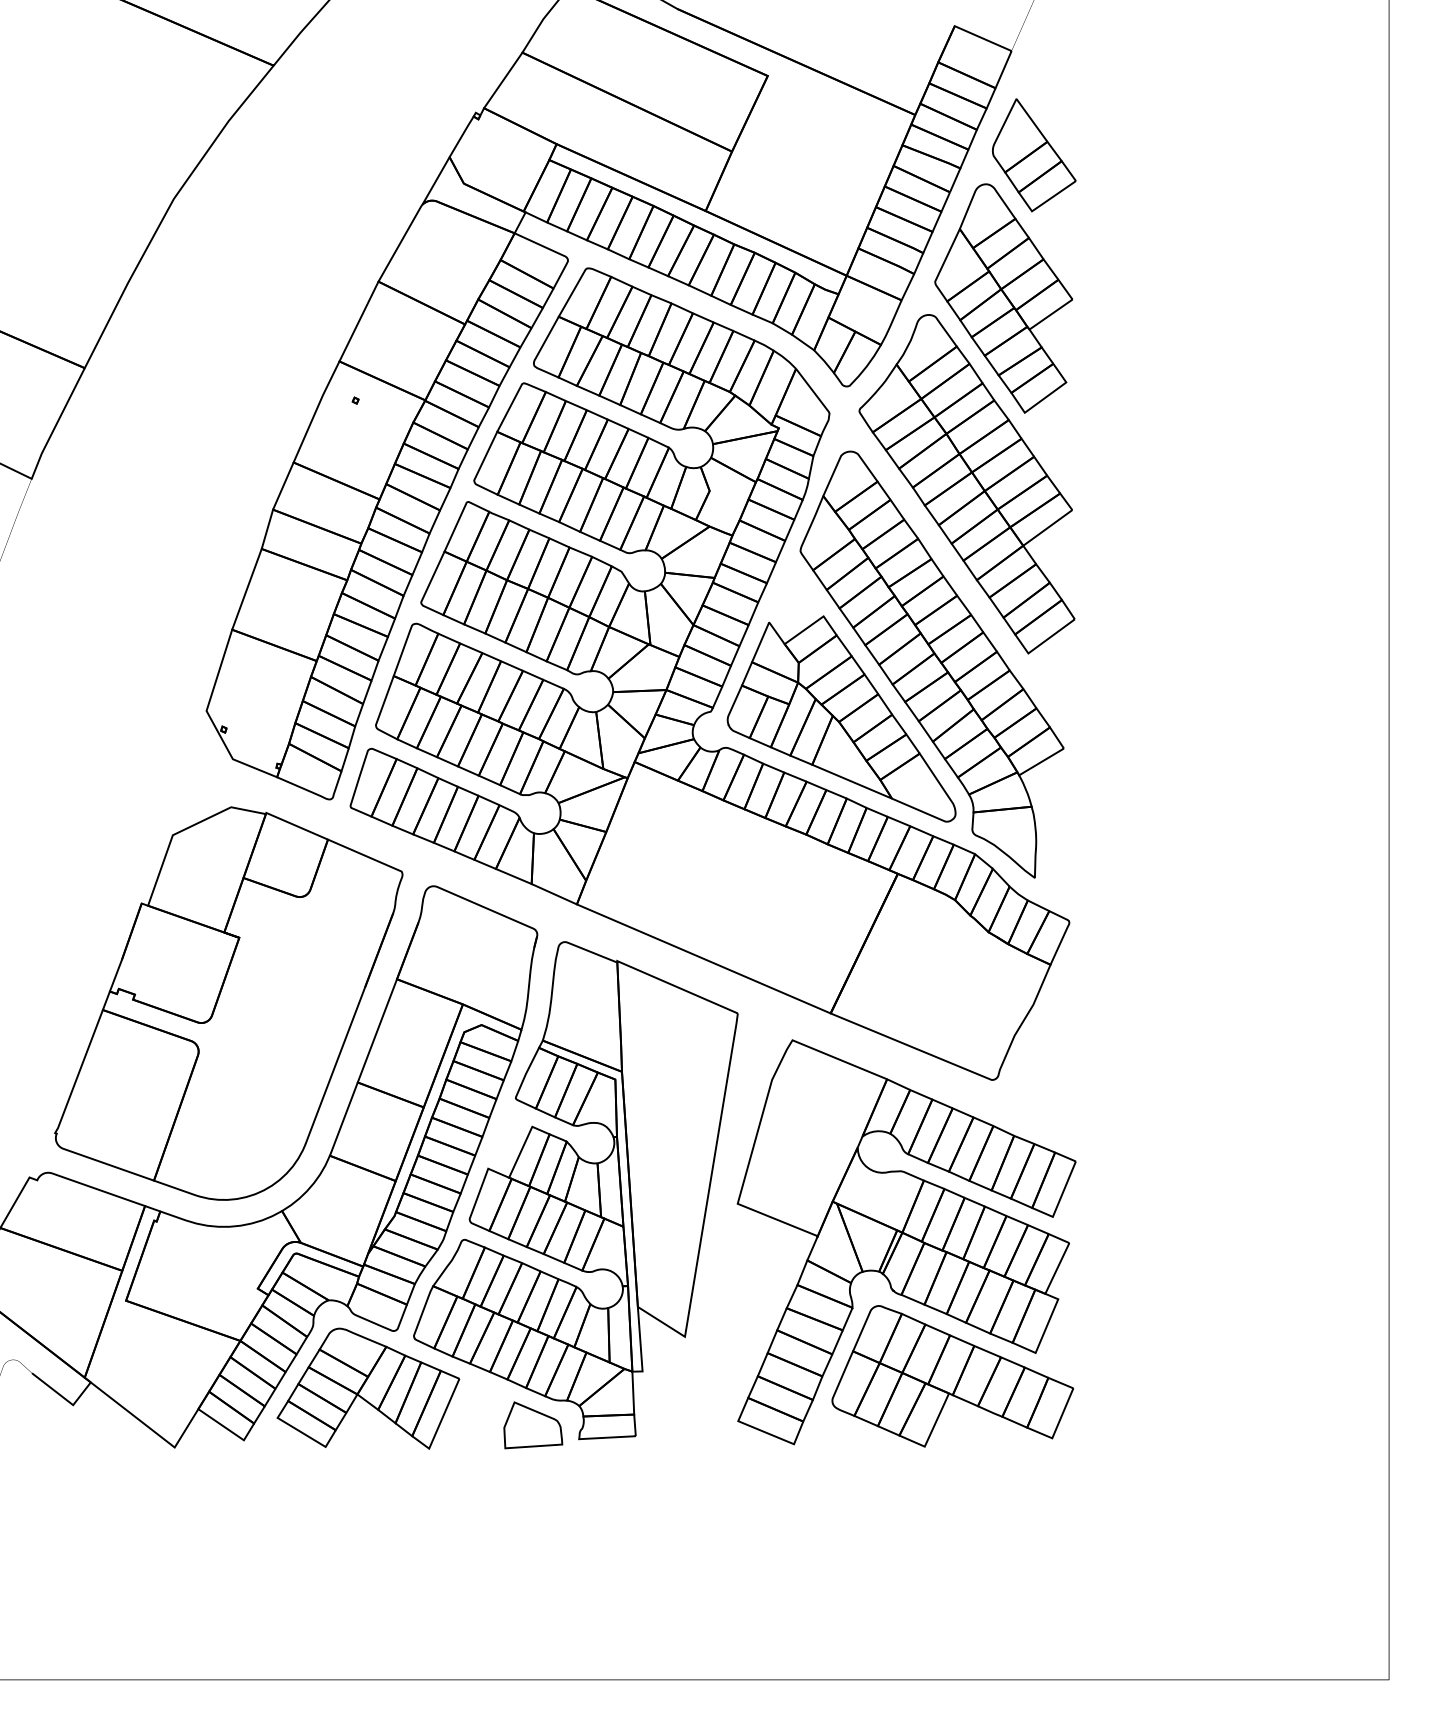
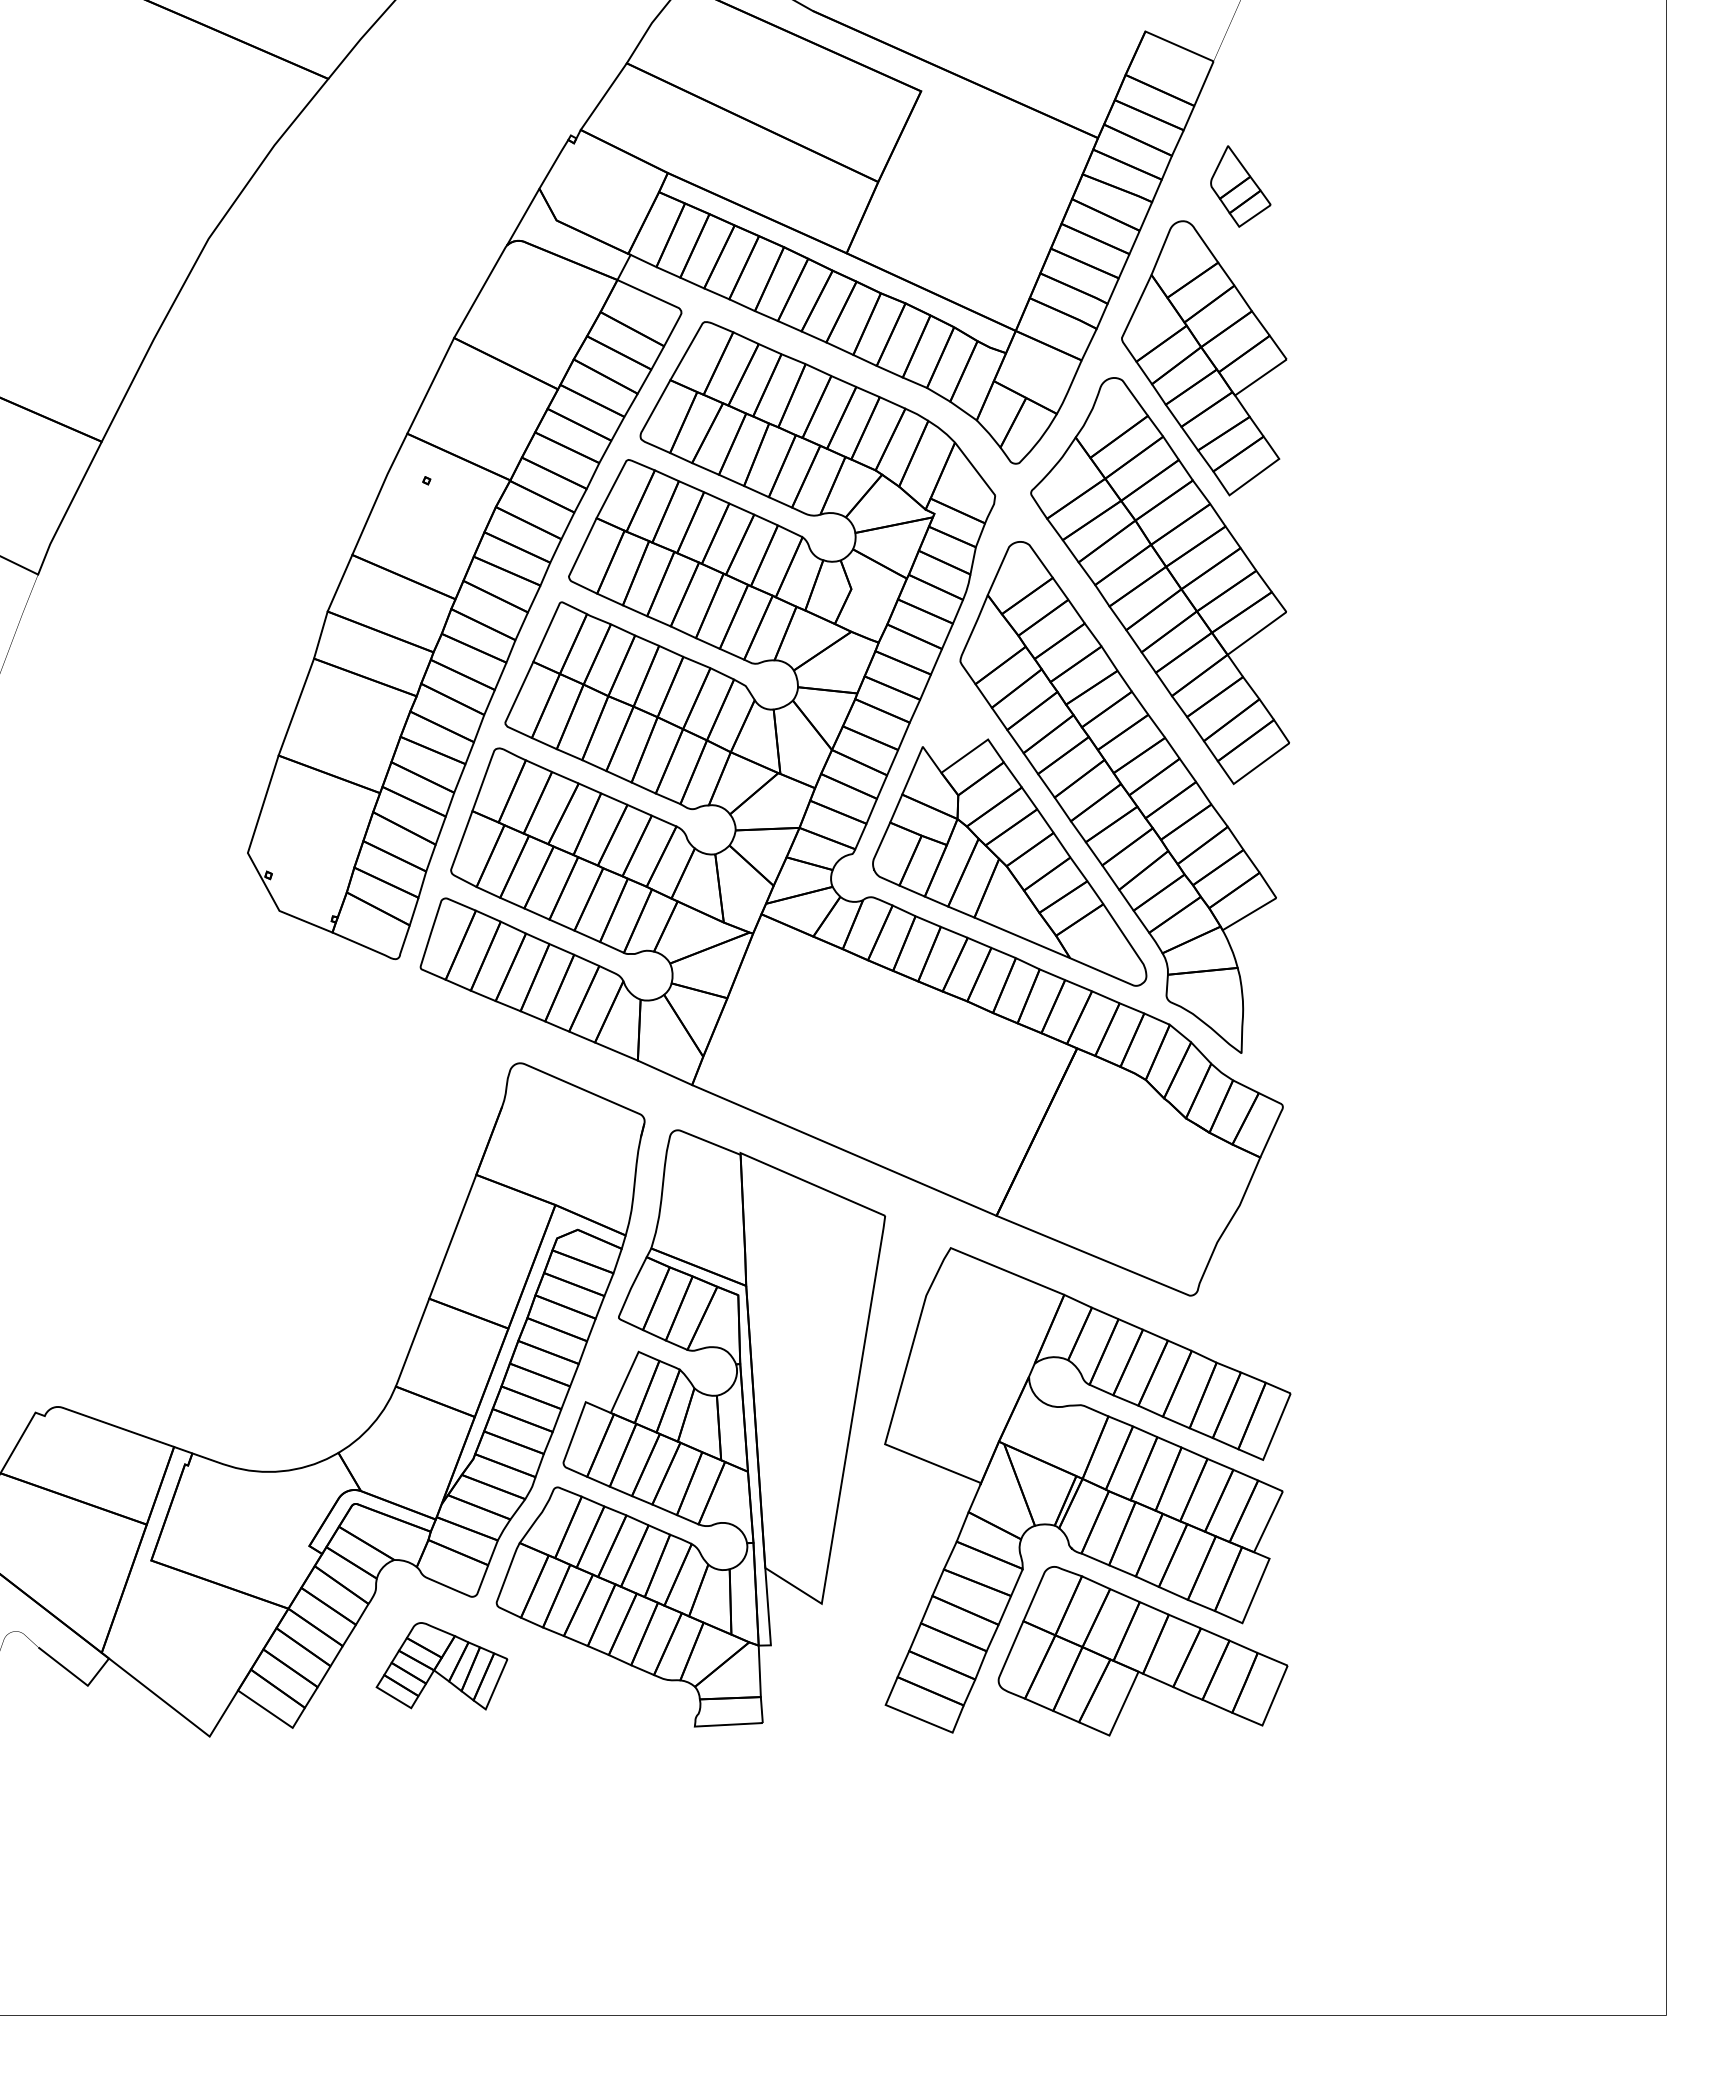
part: (1034, 155) -> (1240, 186), size x0.6
part: (228, 1003) -> (274, 1203), removed
part: (367, 1389) -> (441, 1666), size x0.6
part: (533, 1424) -> (639, 1709), removed

